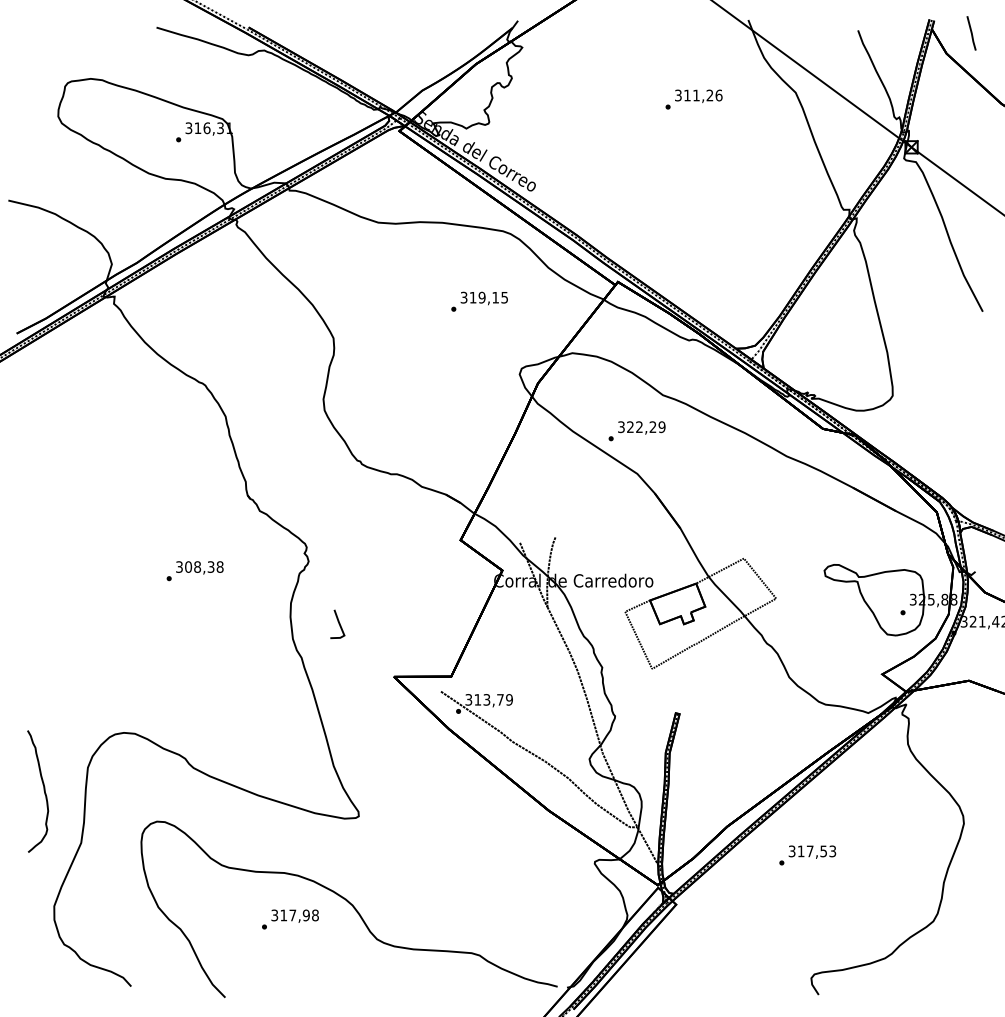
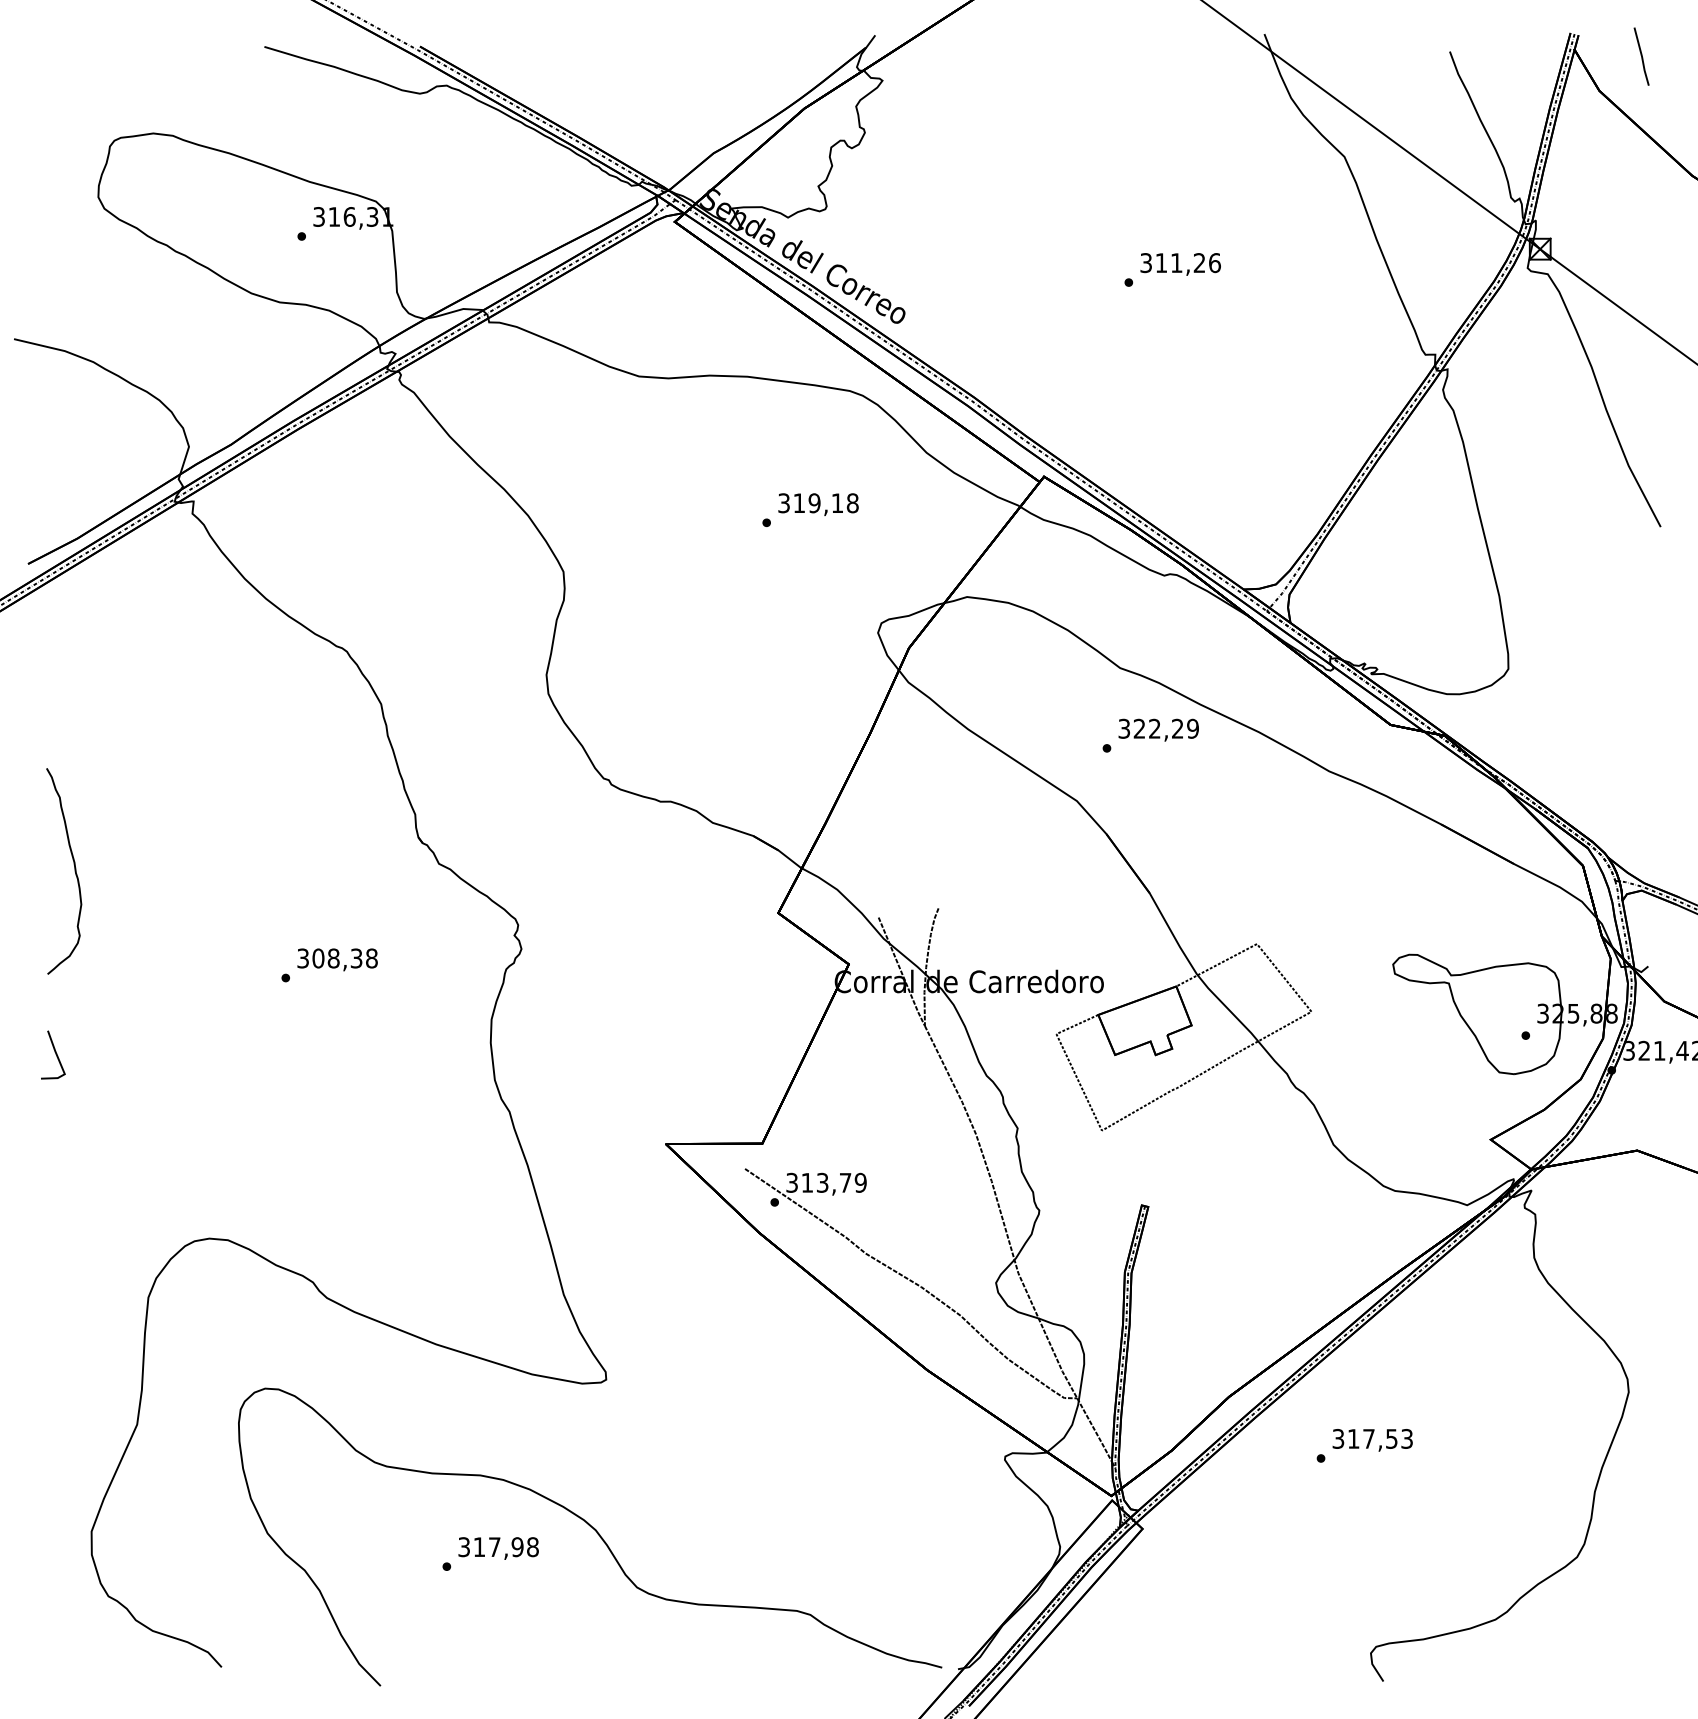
text: (693, 99) -> (1171, 269), moved
text: (504, 297) -> (852, 502), 319,15 -> 319,18
text: (636, 431) -> (1149, 736), moved
line: (338, 624) -> (54, 1055), moved
curve: (43, 790) -> (73, 869), moved

